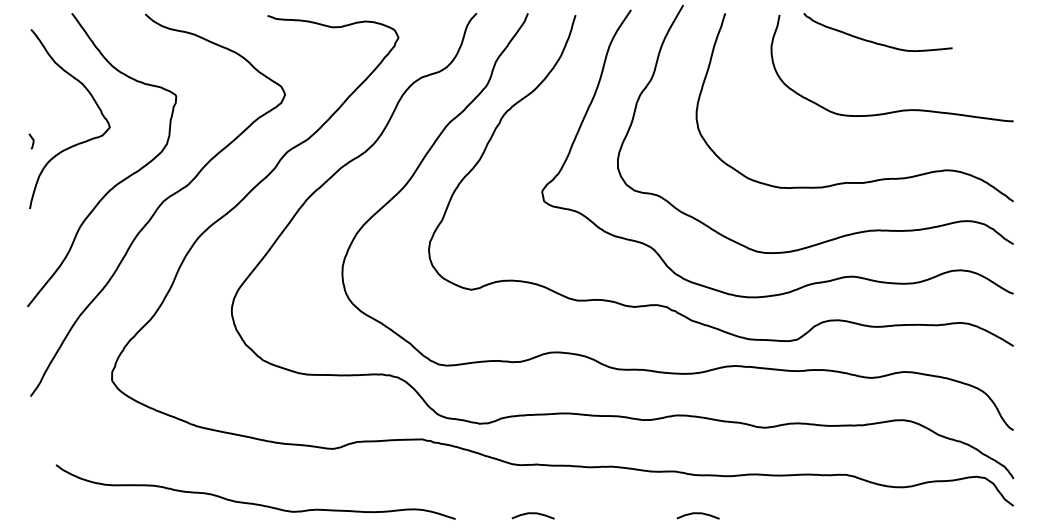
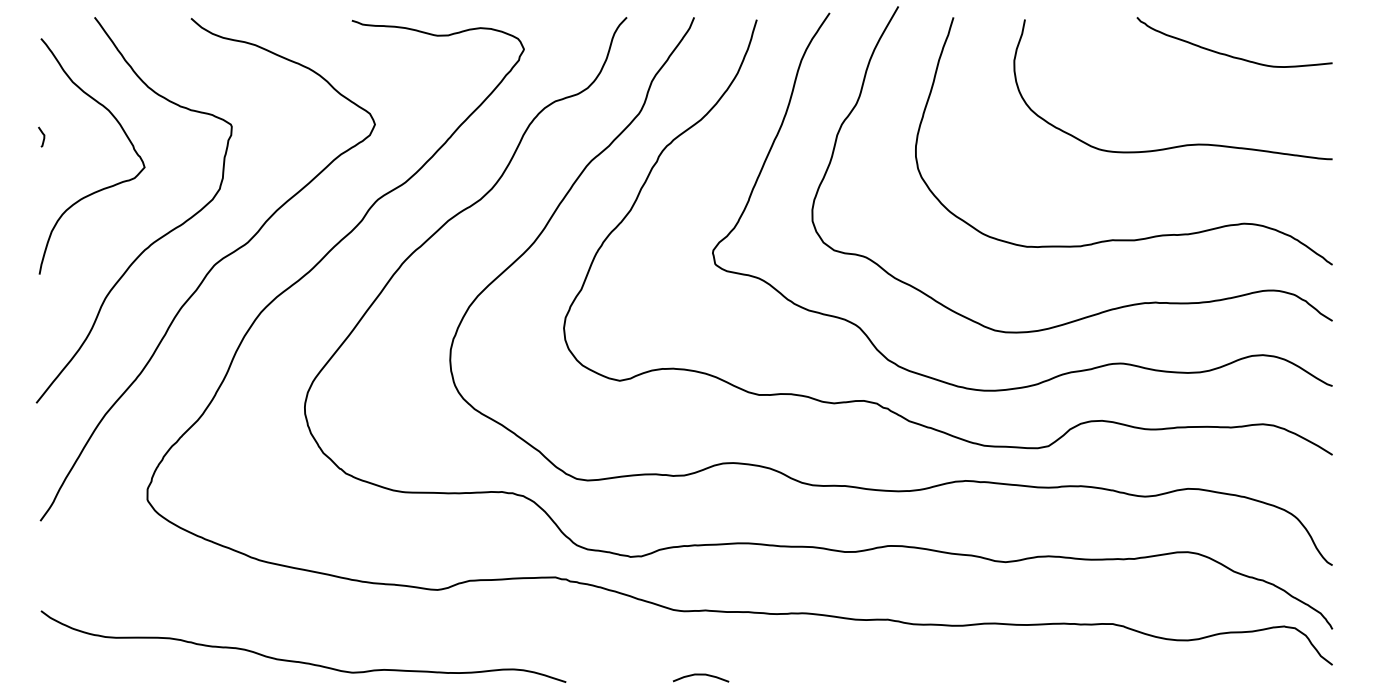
curve: (874, 41) -> (1229, 54), moved
curve: (32, 141) -> (42, 137), moved
curve: (252, 502) -> (299, 660), moved
curve: (697, 514) -> (917, 676), removed

